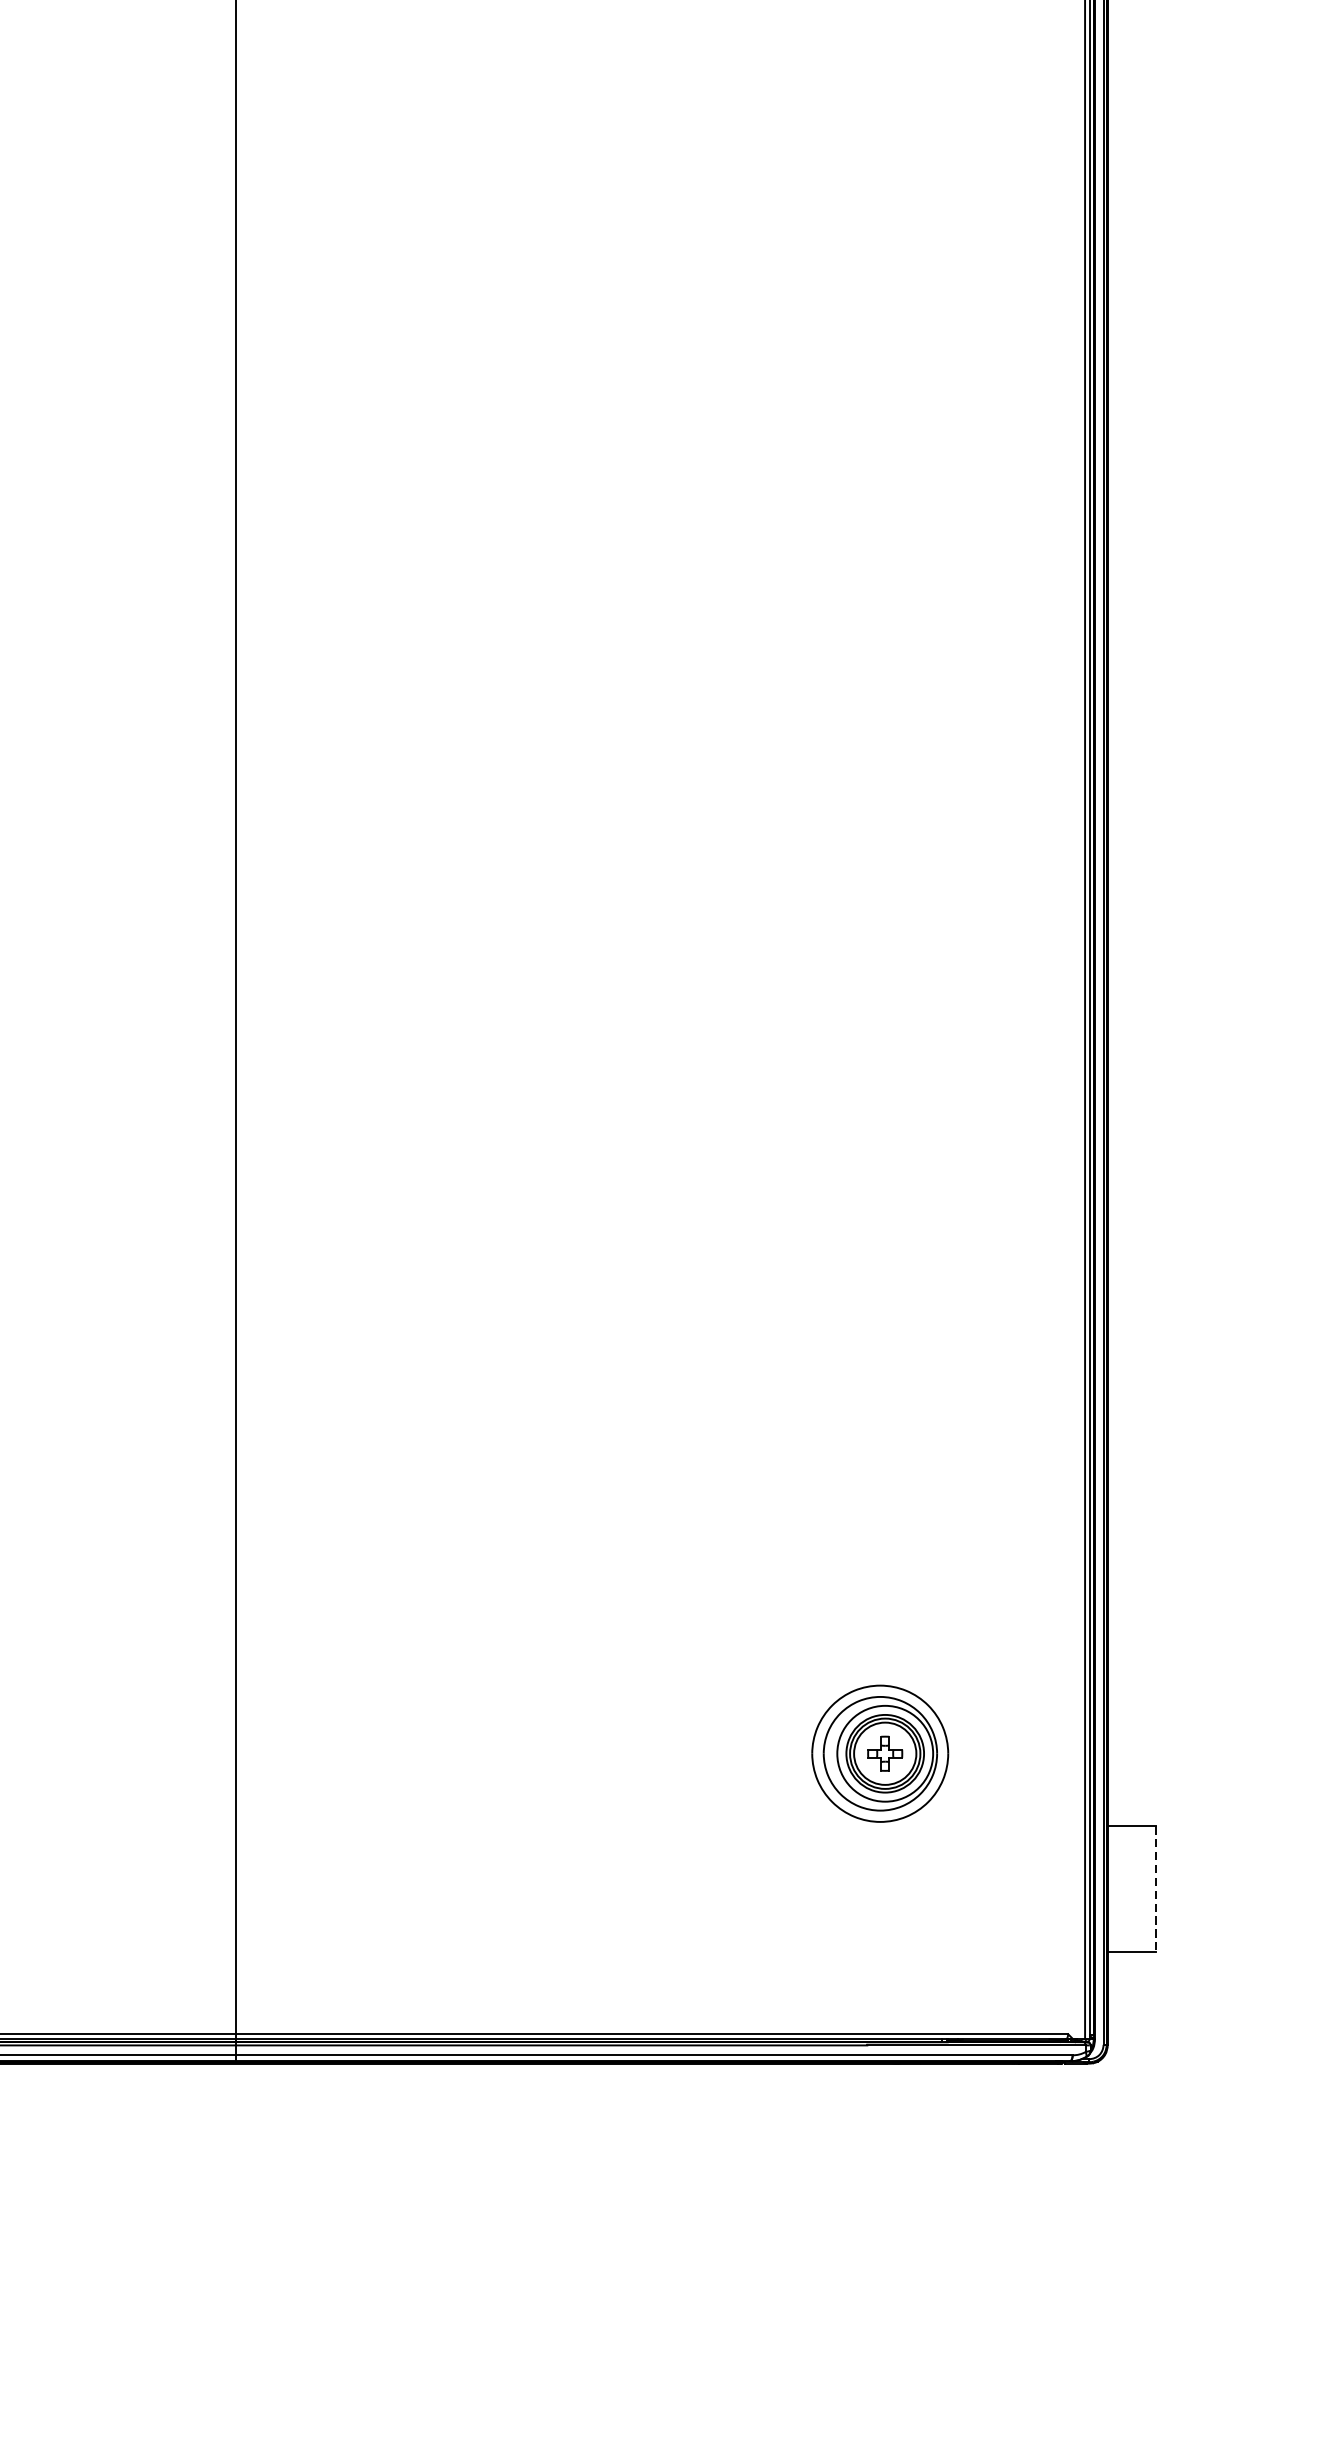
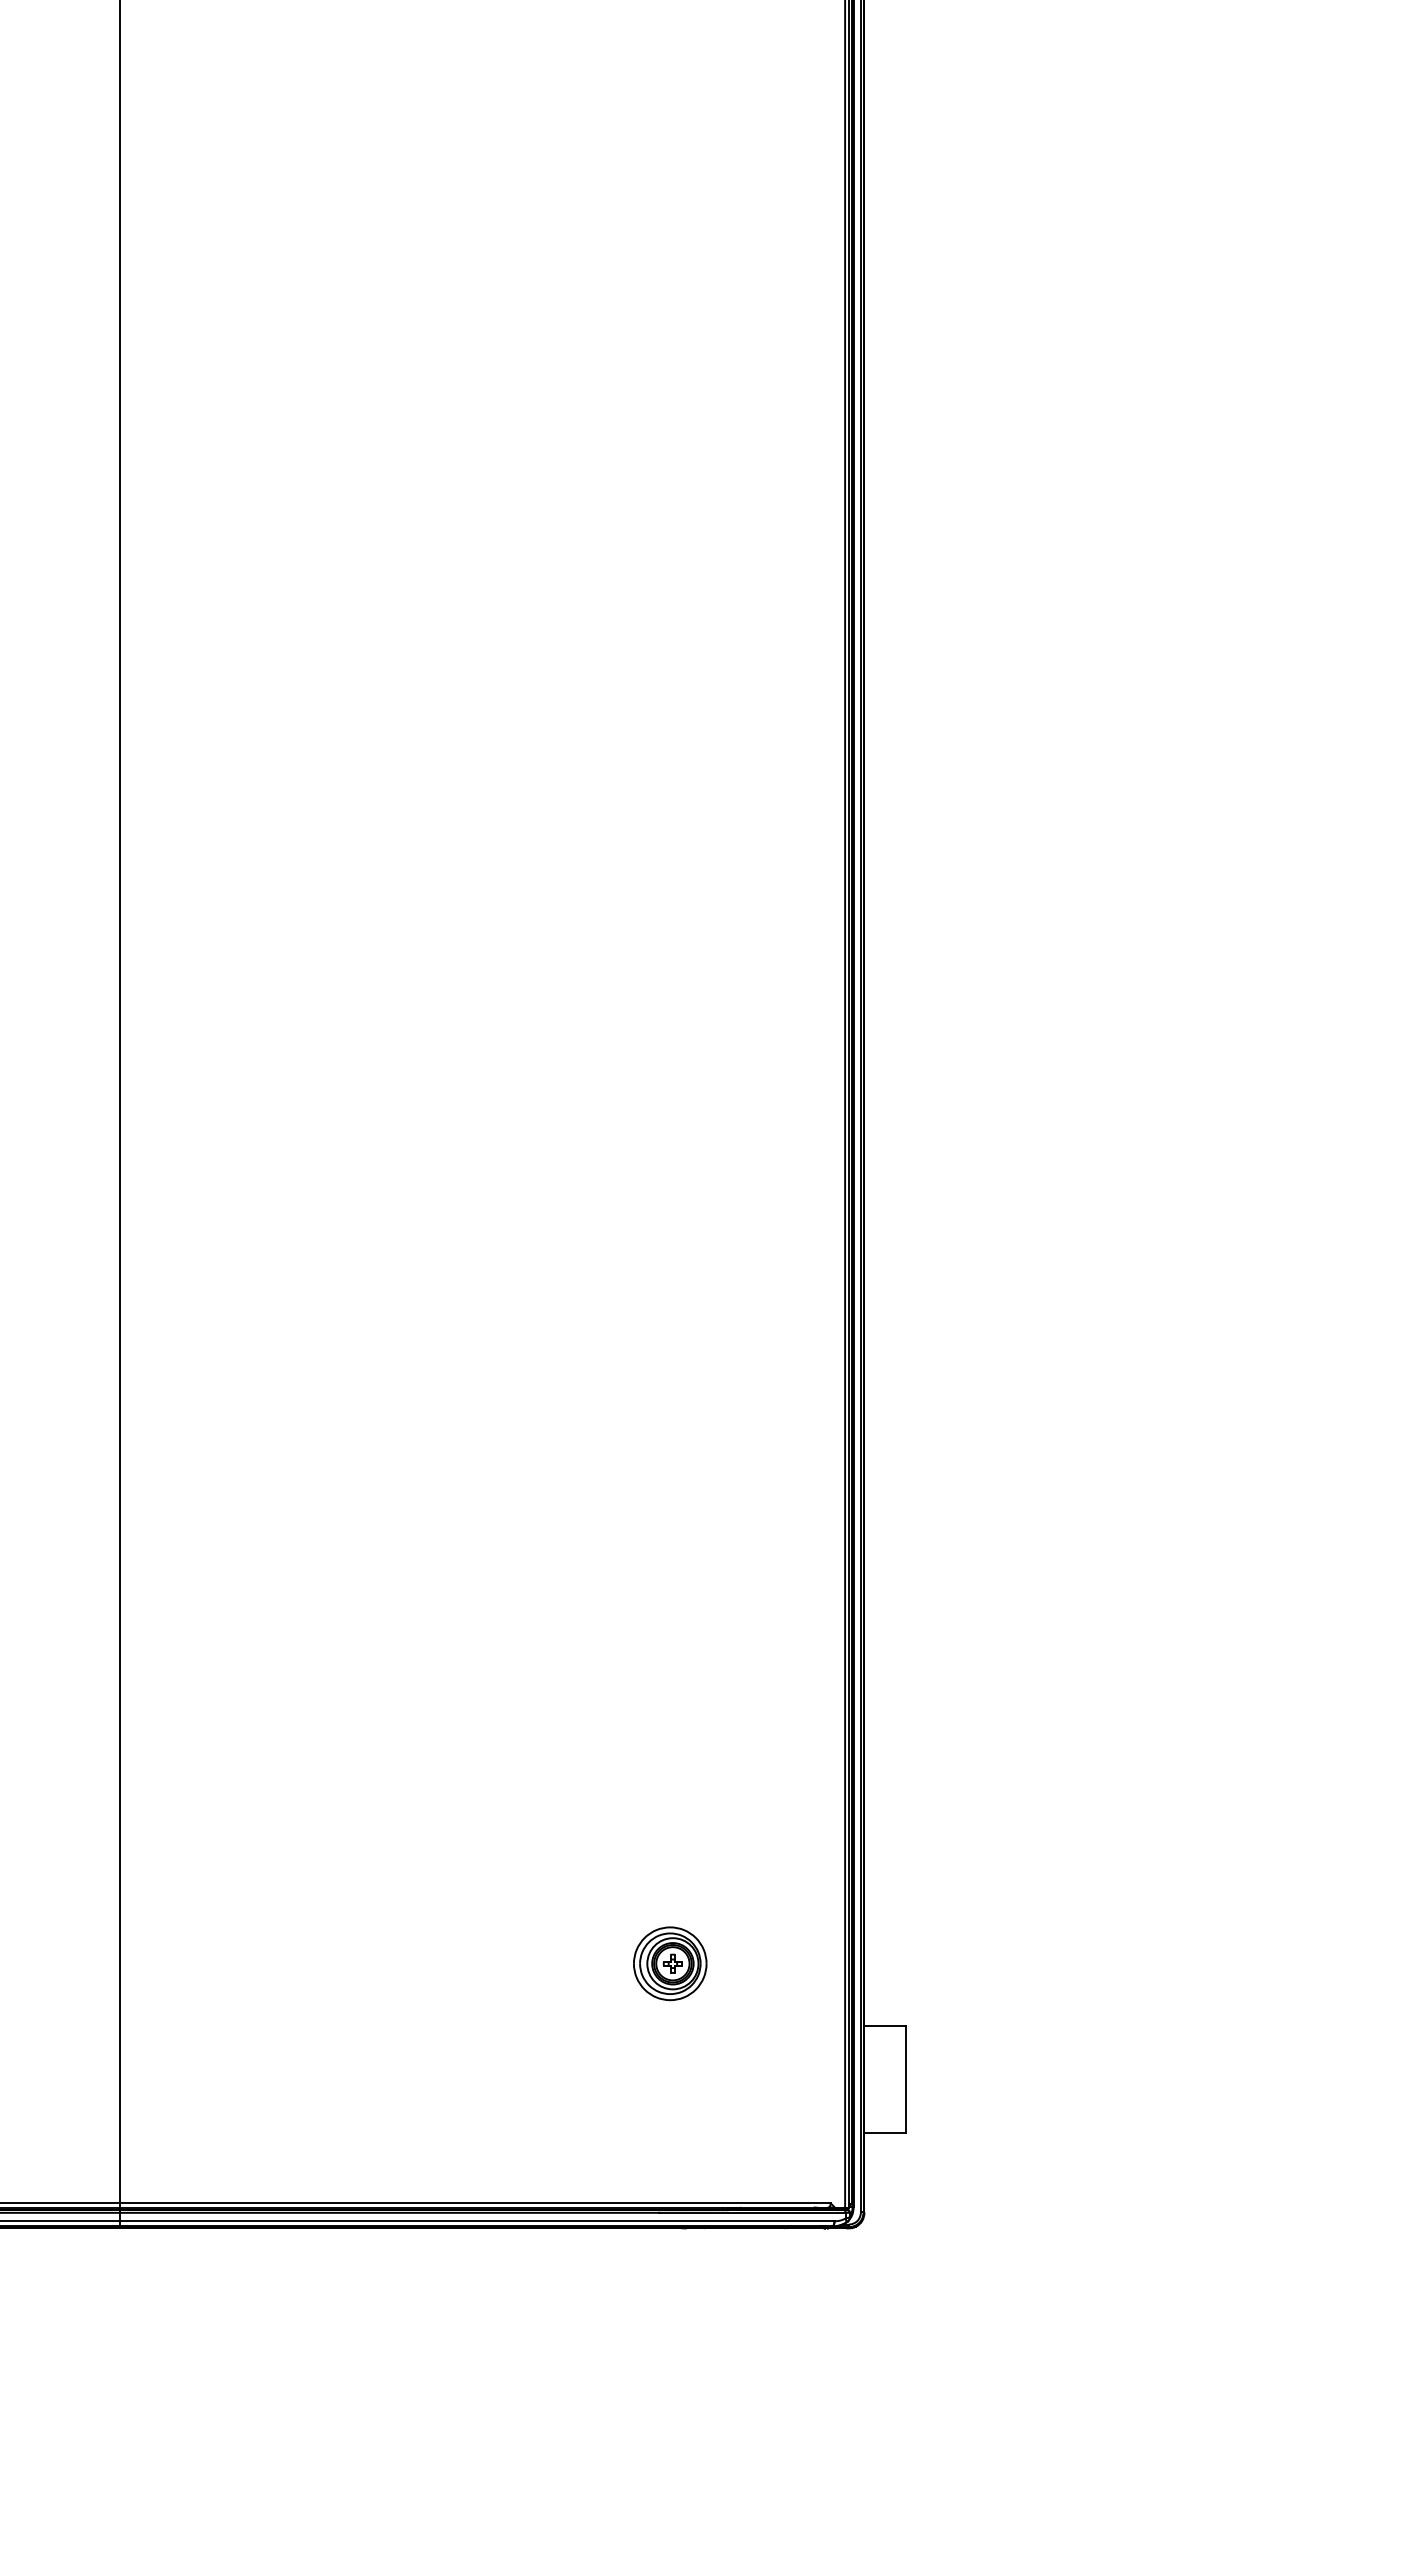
part: (880, 1753) -> (670, 1963), size x0.62
line: (1155, 1889) -> (905, 2079), dashed -> solid

